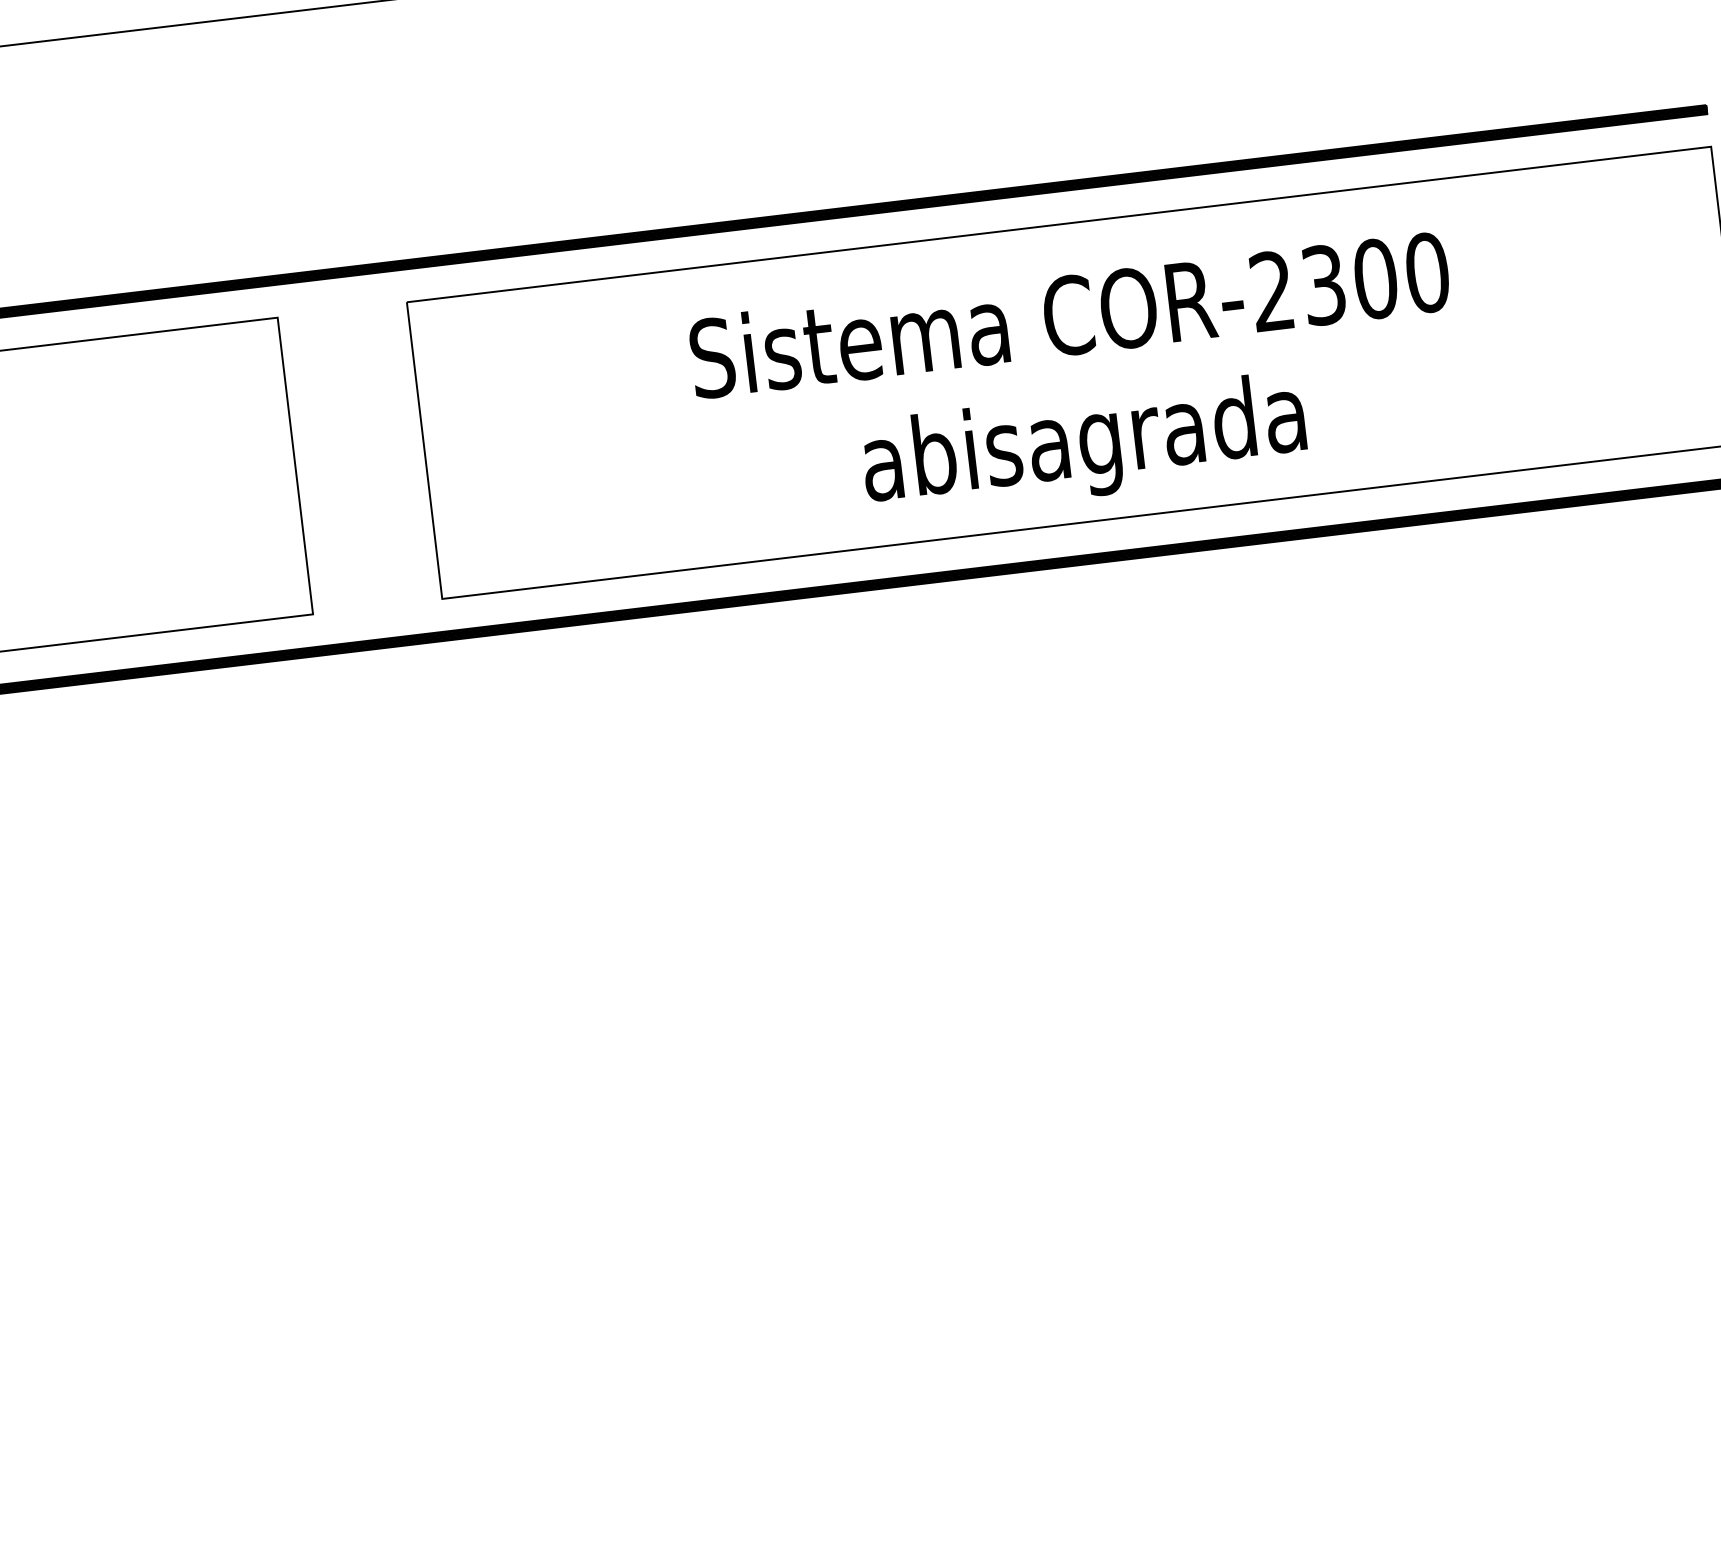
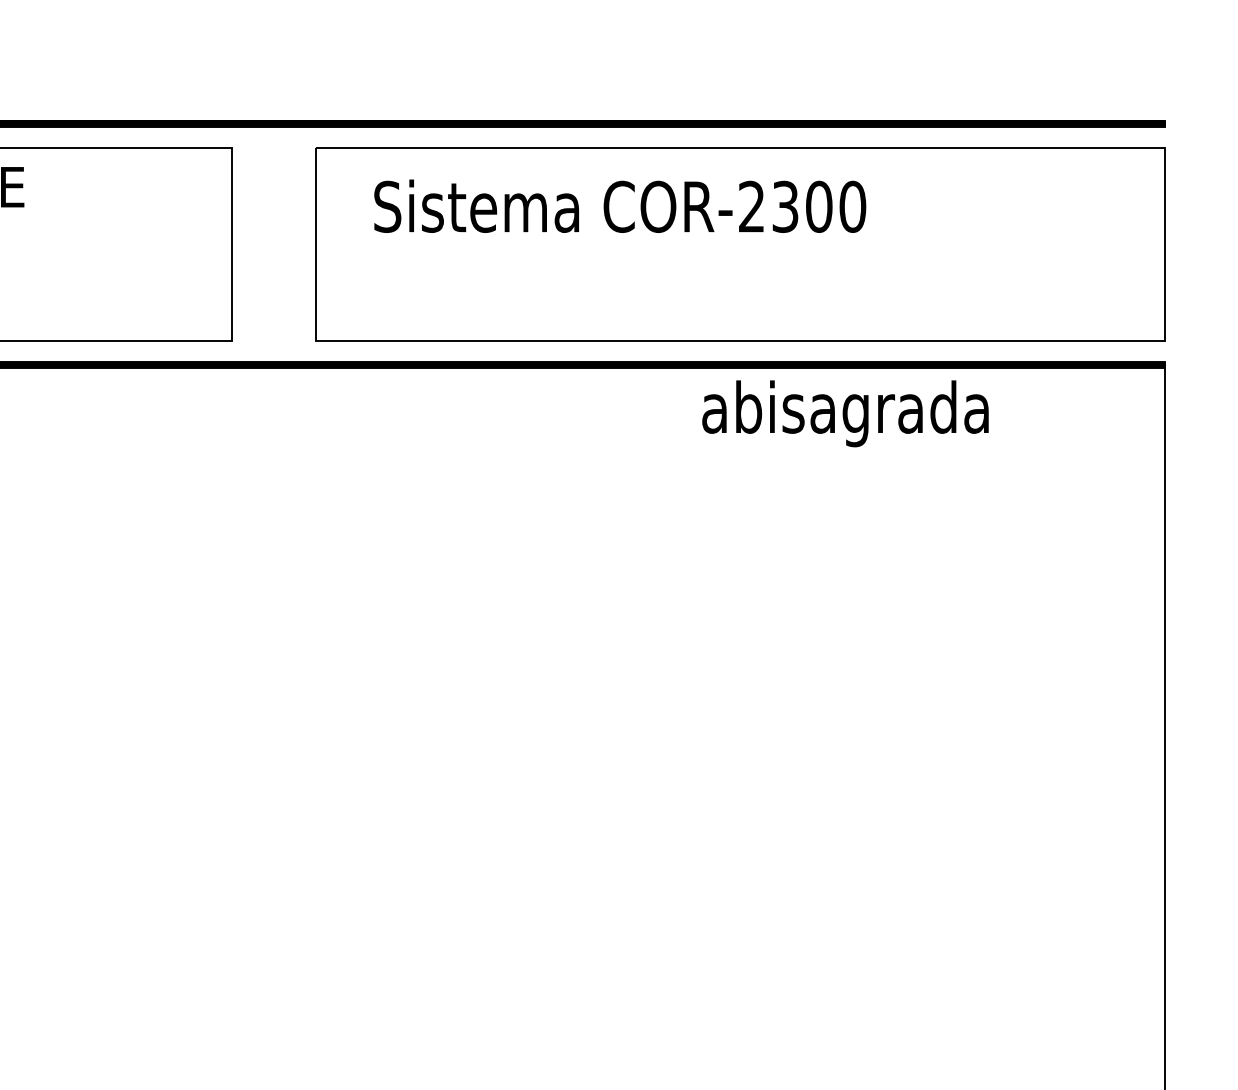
text: (1070, 313) -> (620, 205), moved
text: (1084, 445) -> (845, 413), moved

